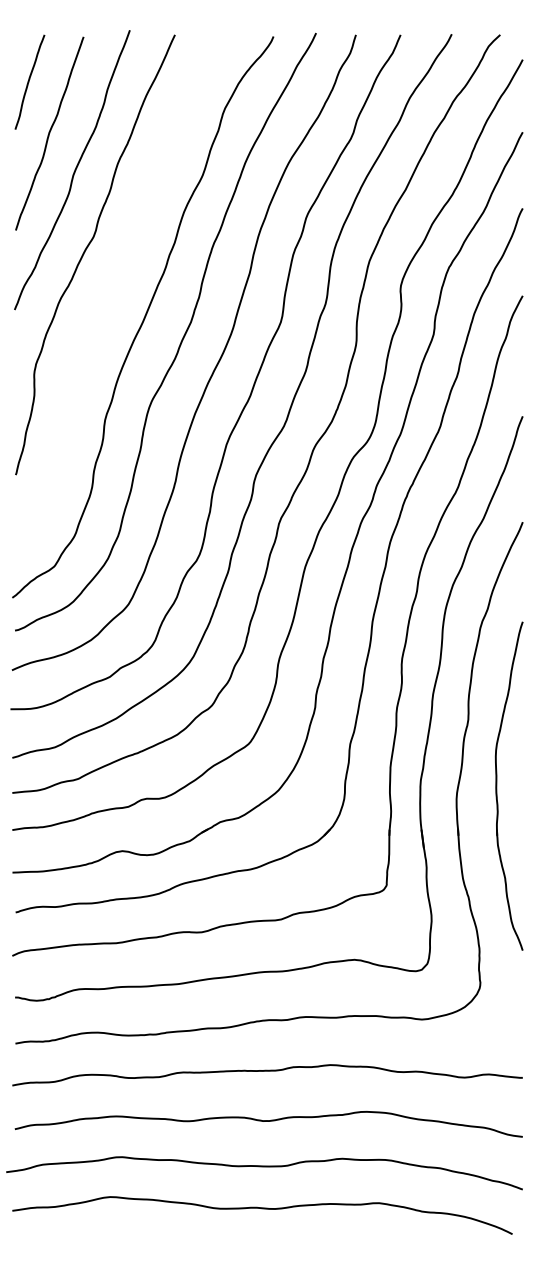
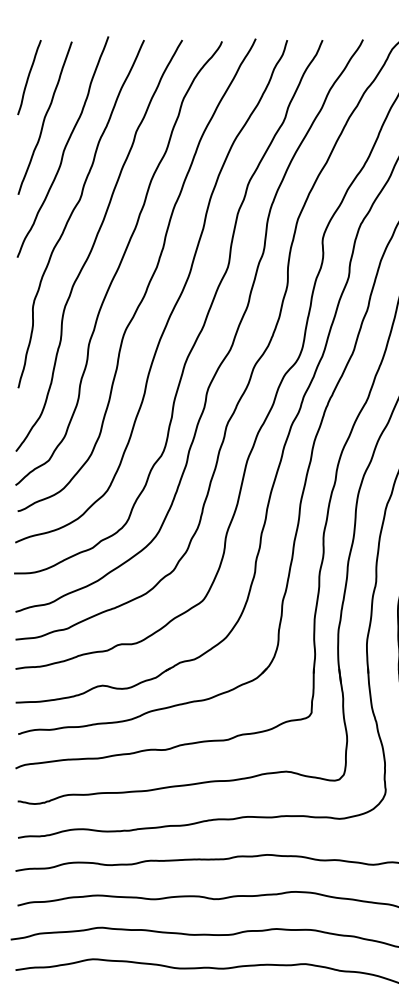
curve: (112, 293) -> (94, 244), added

